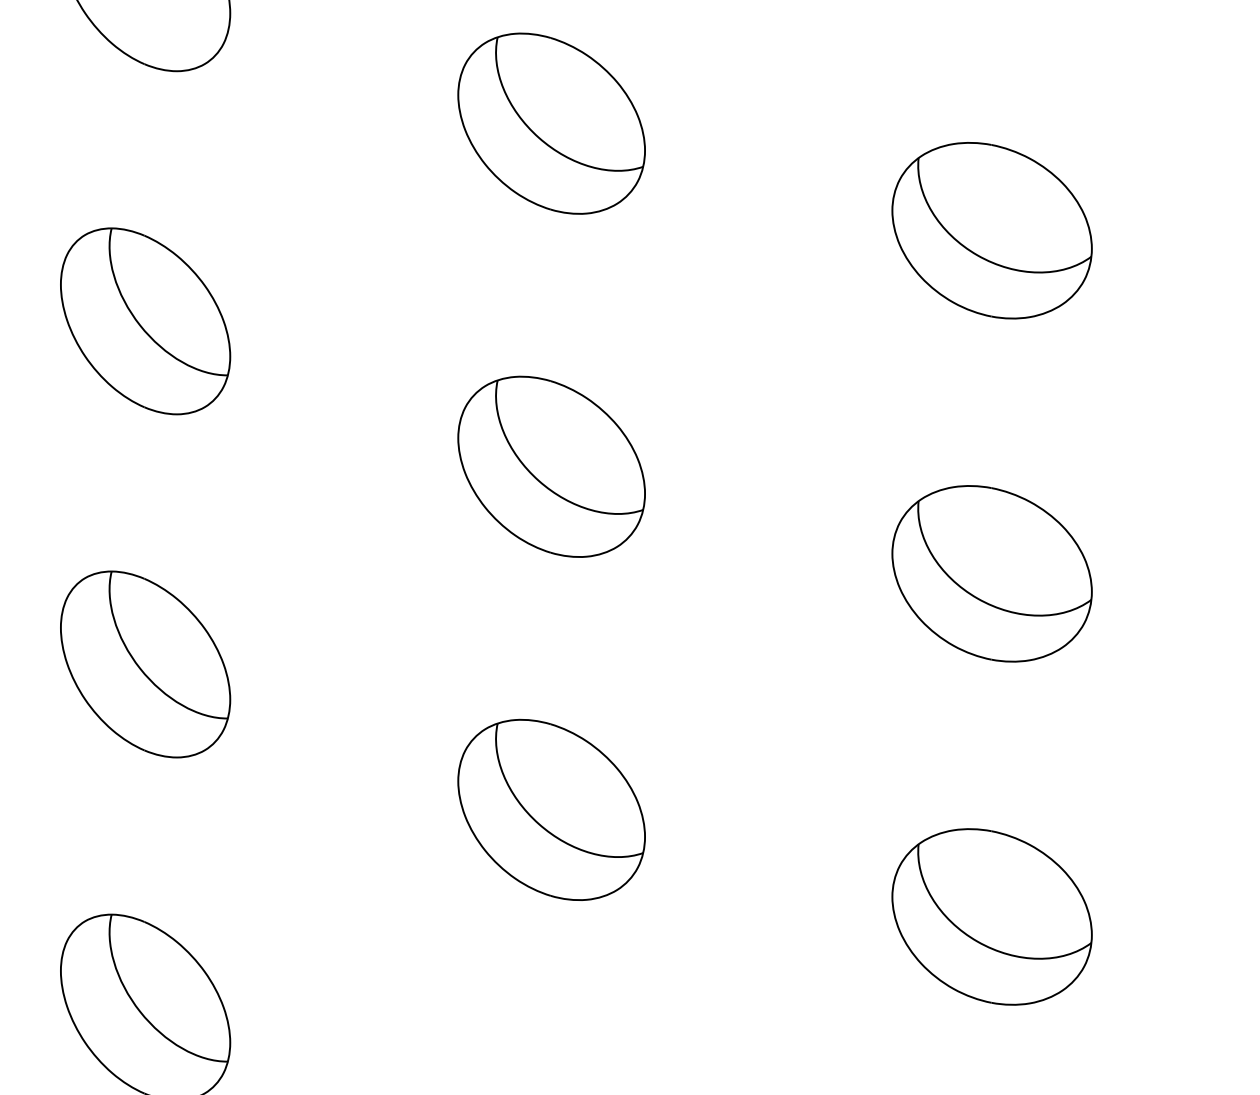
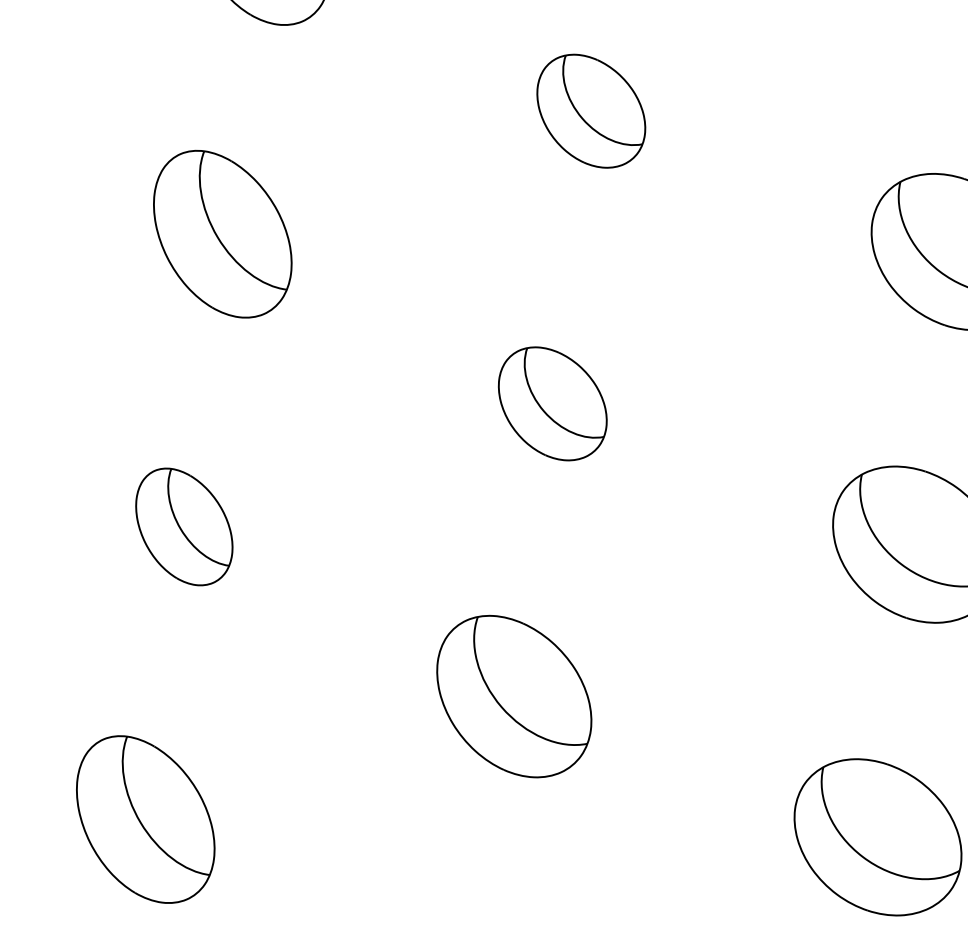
part: (551, 123) -> (591, 111), size x0.7
part: (551, 466) -> (552, 403), size x0.7
part: (145, 664) -> (184, 527), size x0.7

